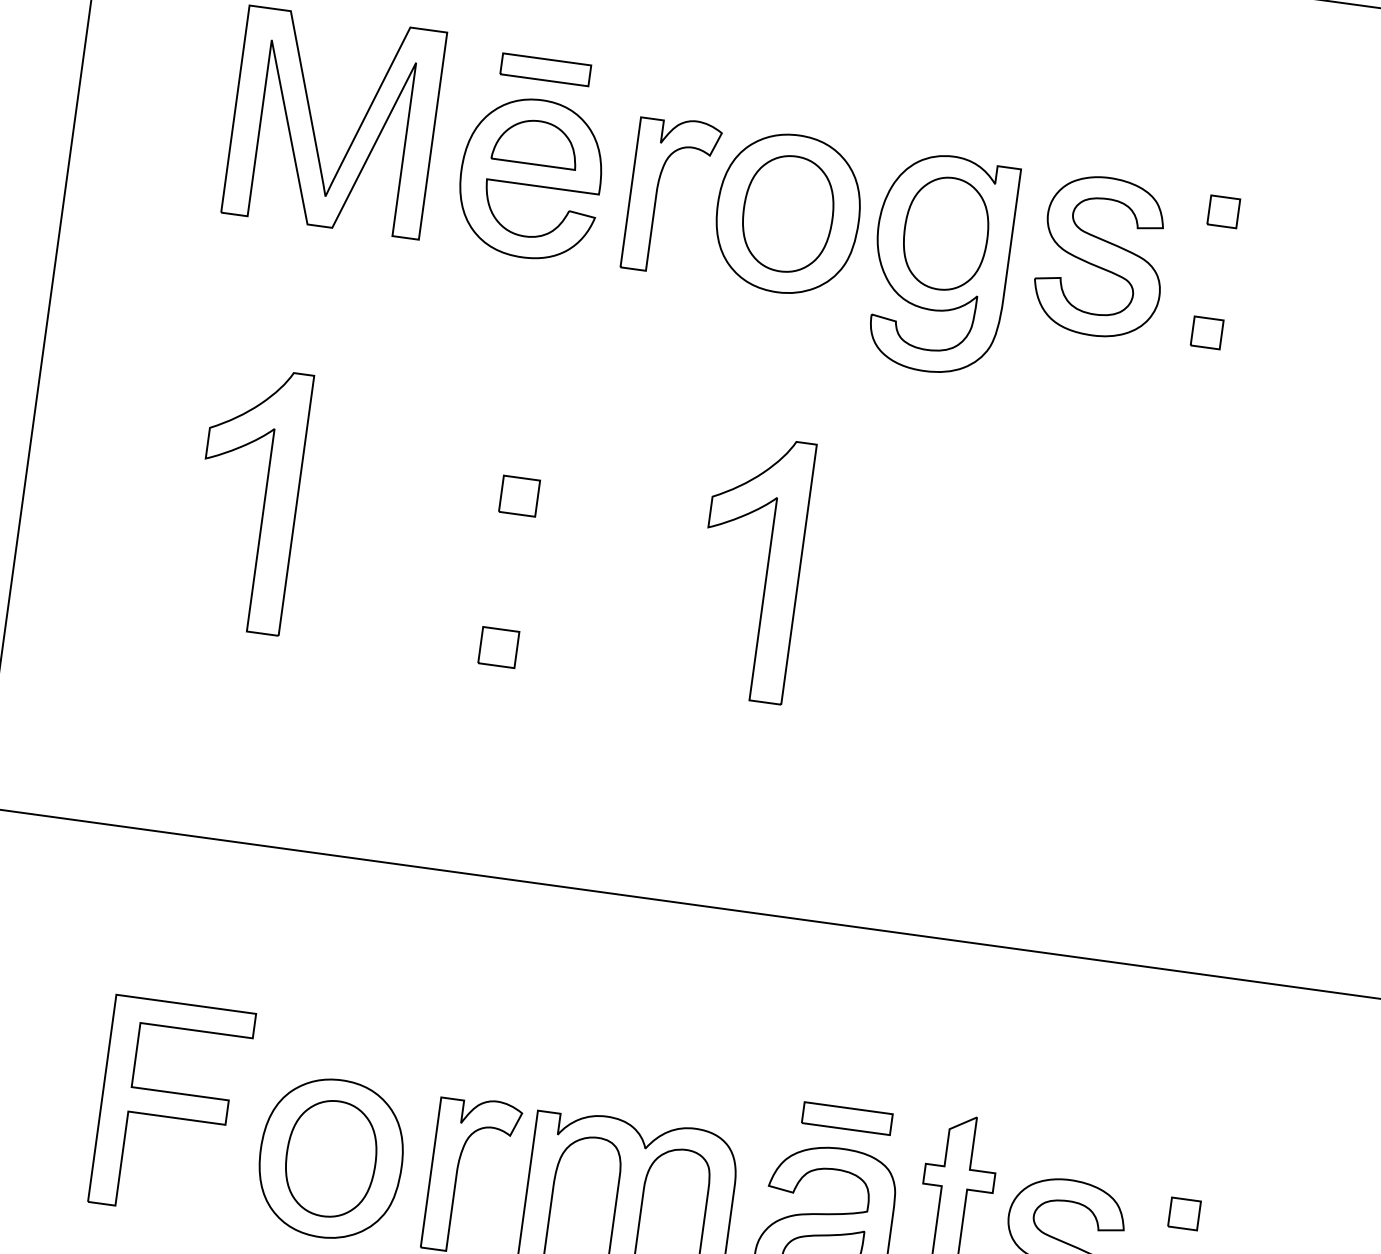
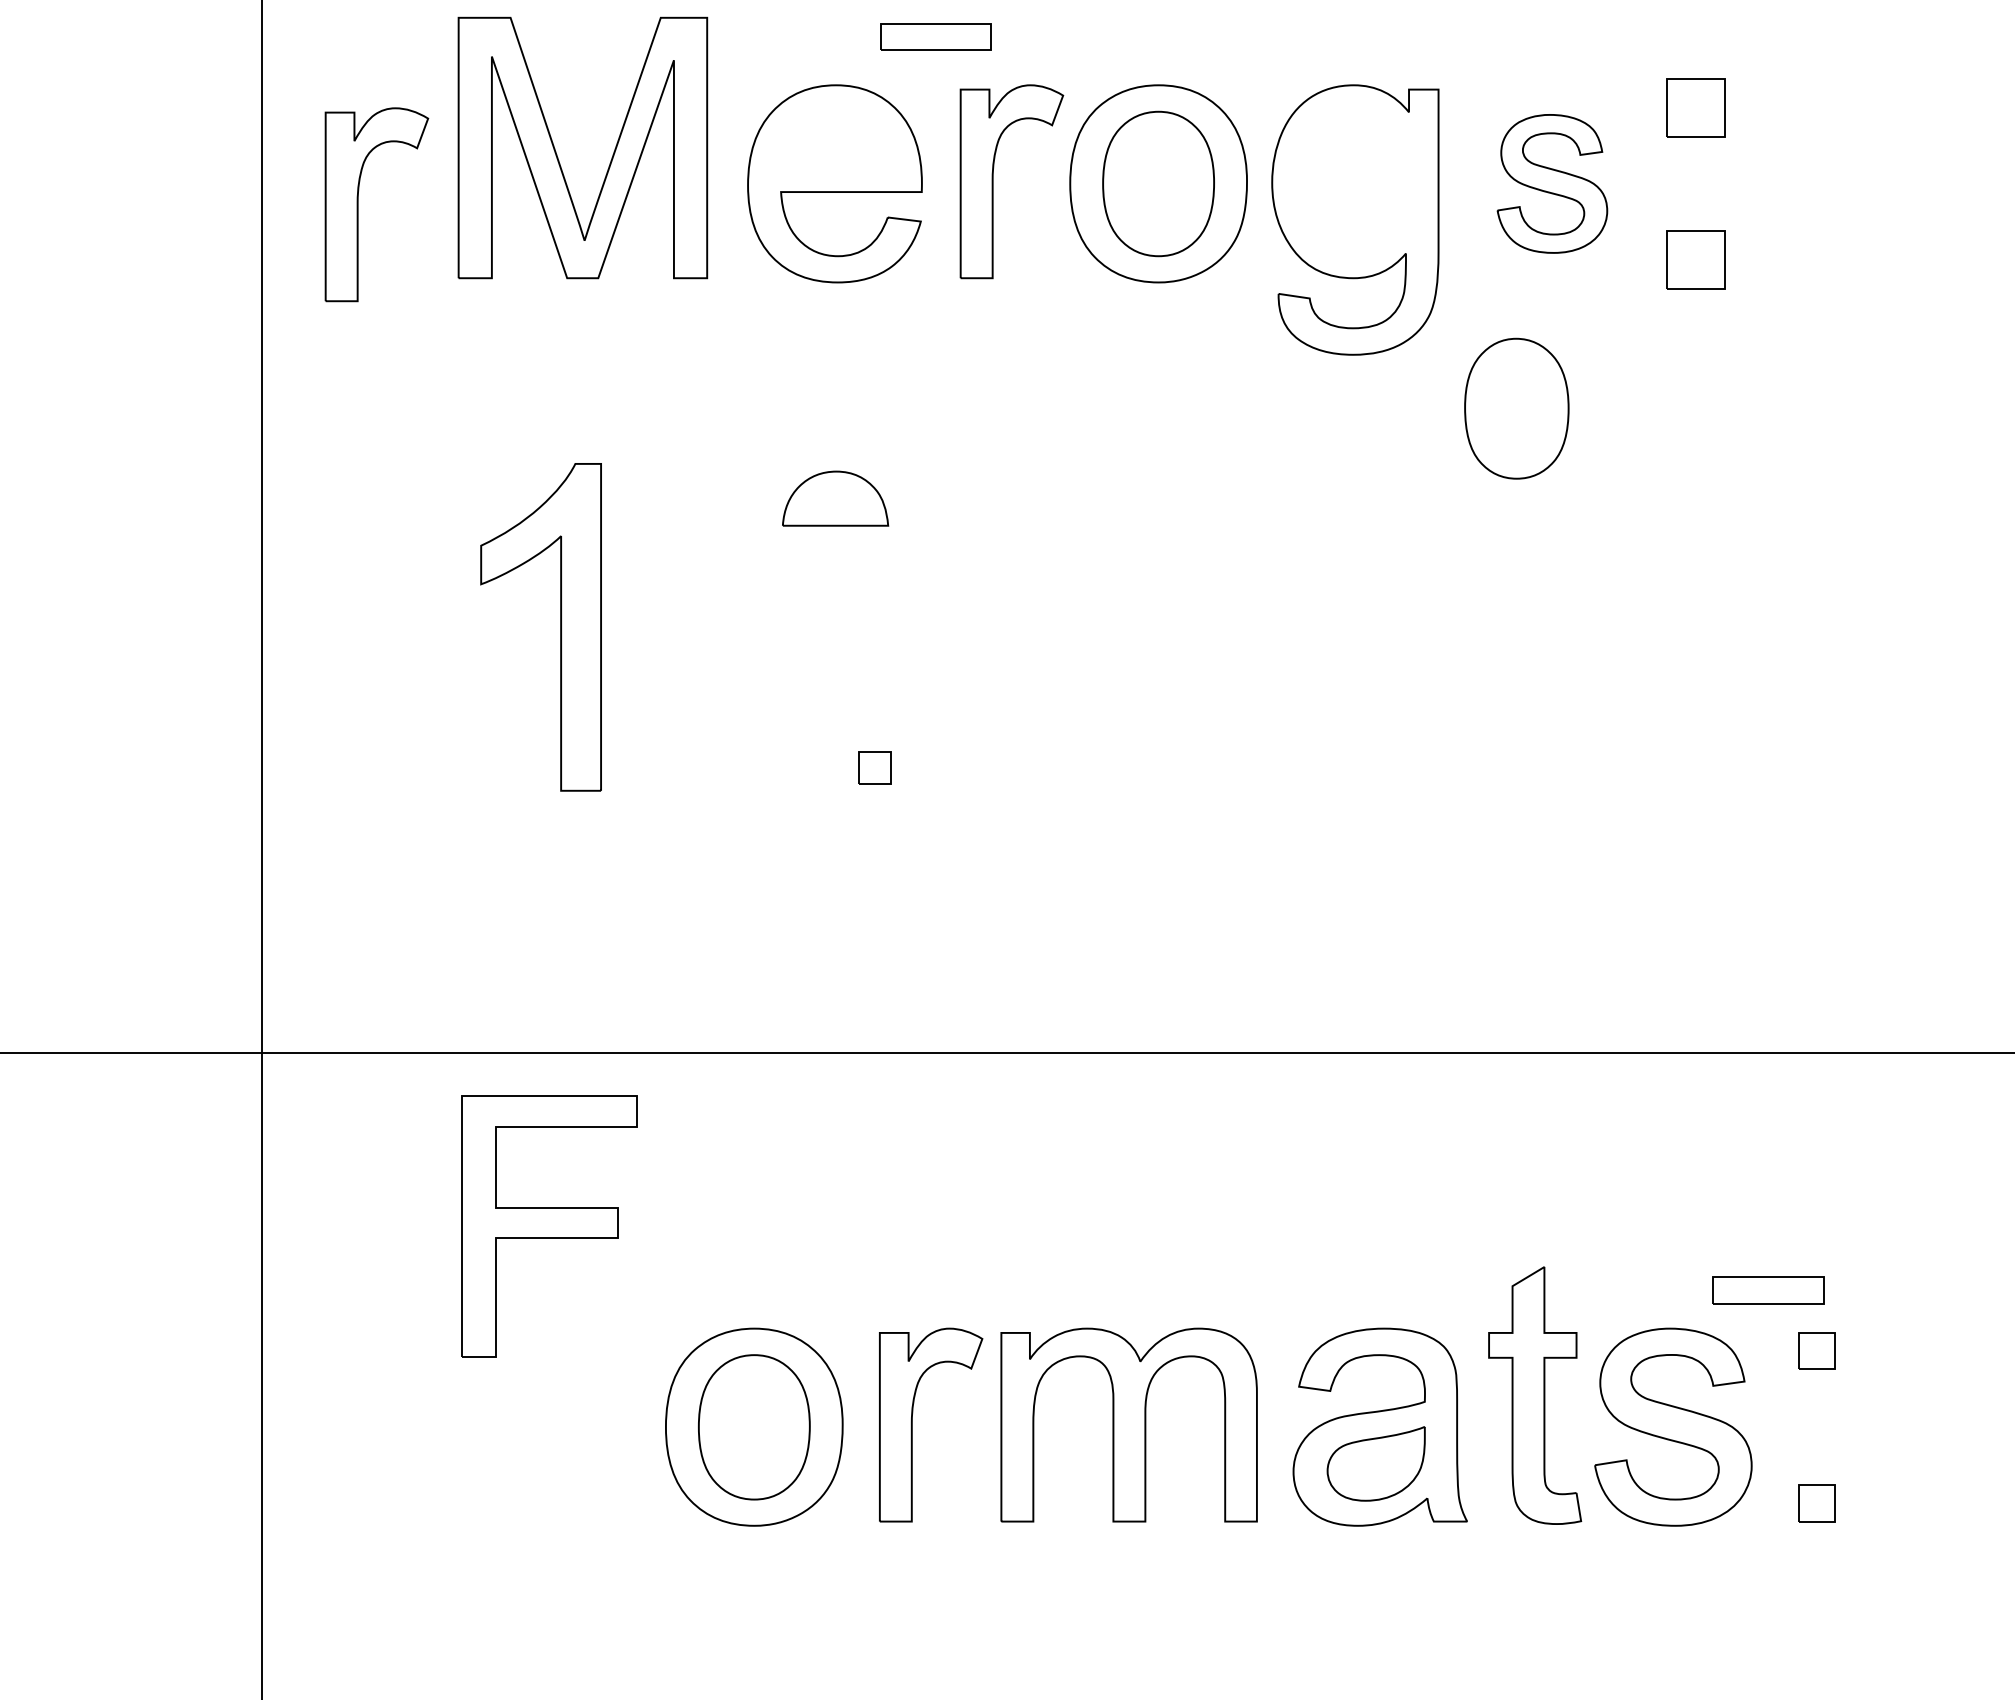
part: (545, 69) -> (935, 36), moved
part: (536, 142) -> (835, 498), moved
part: (149, 143) -> (358, 204), added
part: (1223, 211) -> (1695, 107), size x1.6
part: (945, 233) -> (1516, 408), moved
part: (1101, 256) -> (1552, 183), size x0.7
part: (1206, 332) -> (1695, 259), size x1.6
part: (519, 495) -> (874, 577), removed
part: (766, 570) -> (1192, 627), removed
part: (498, 647) -> (874, 767), size x0.7
part: (172, 1108) -> (549, 1226), moved
part: (847, 1118) -> (1768, 1290), moved

